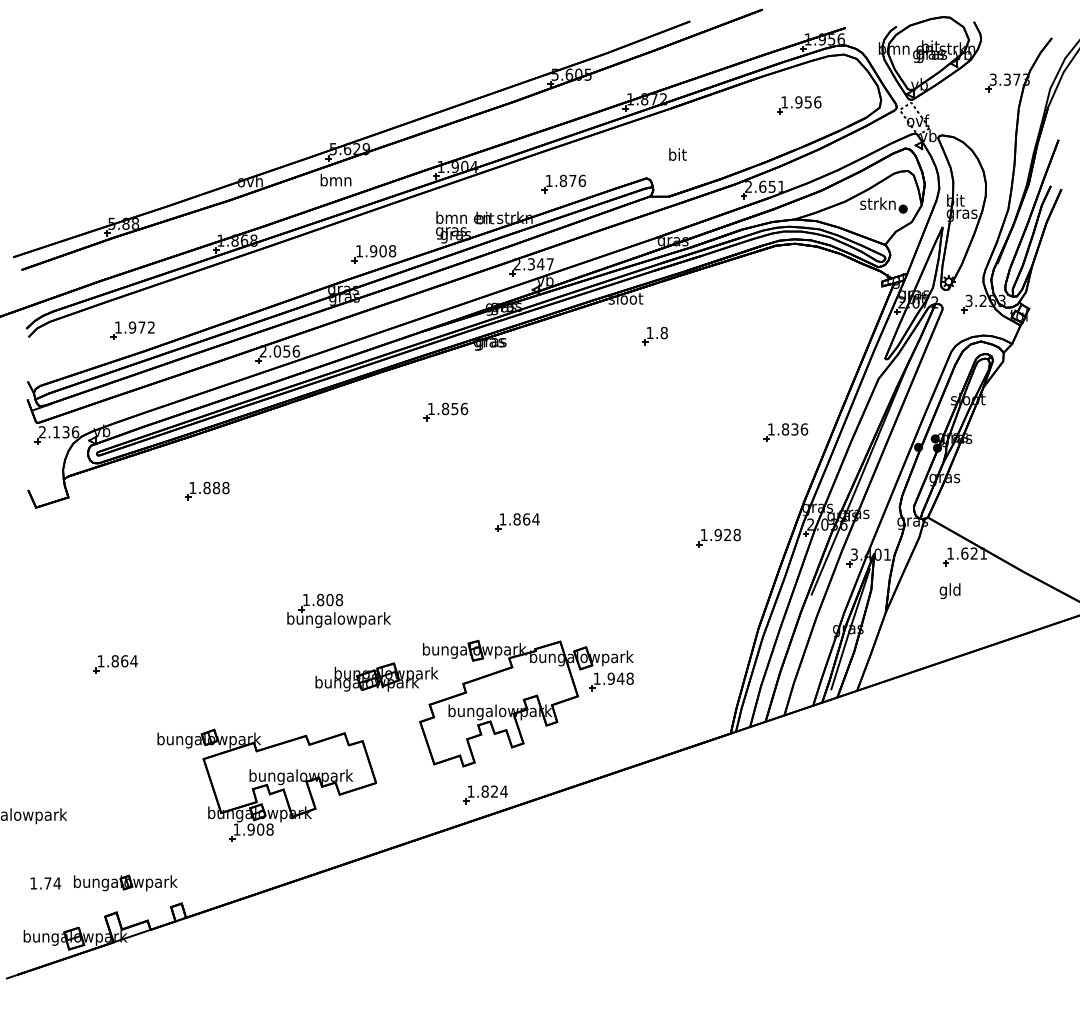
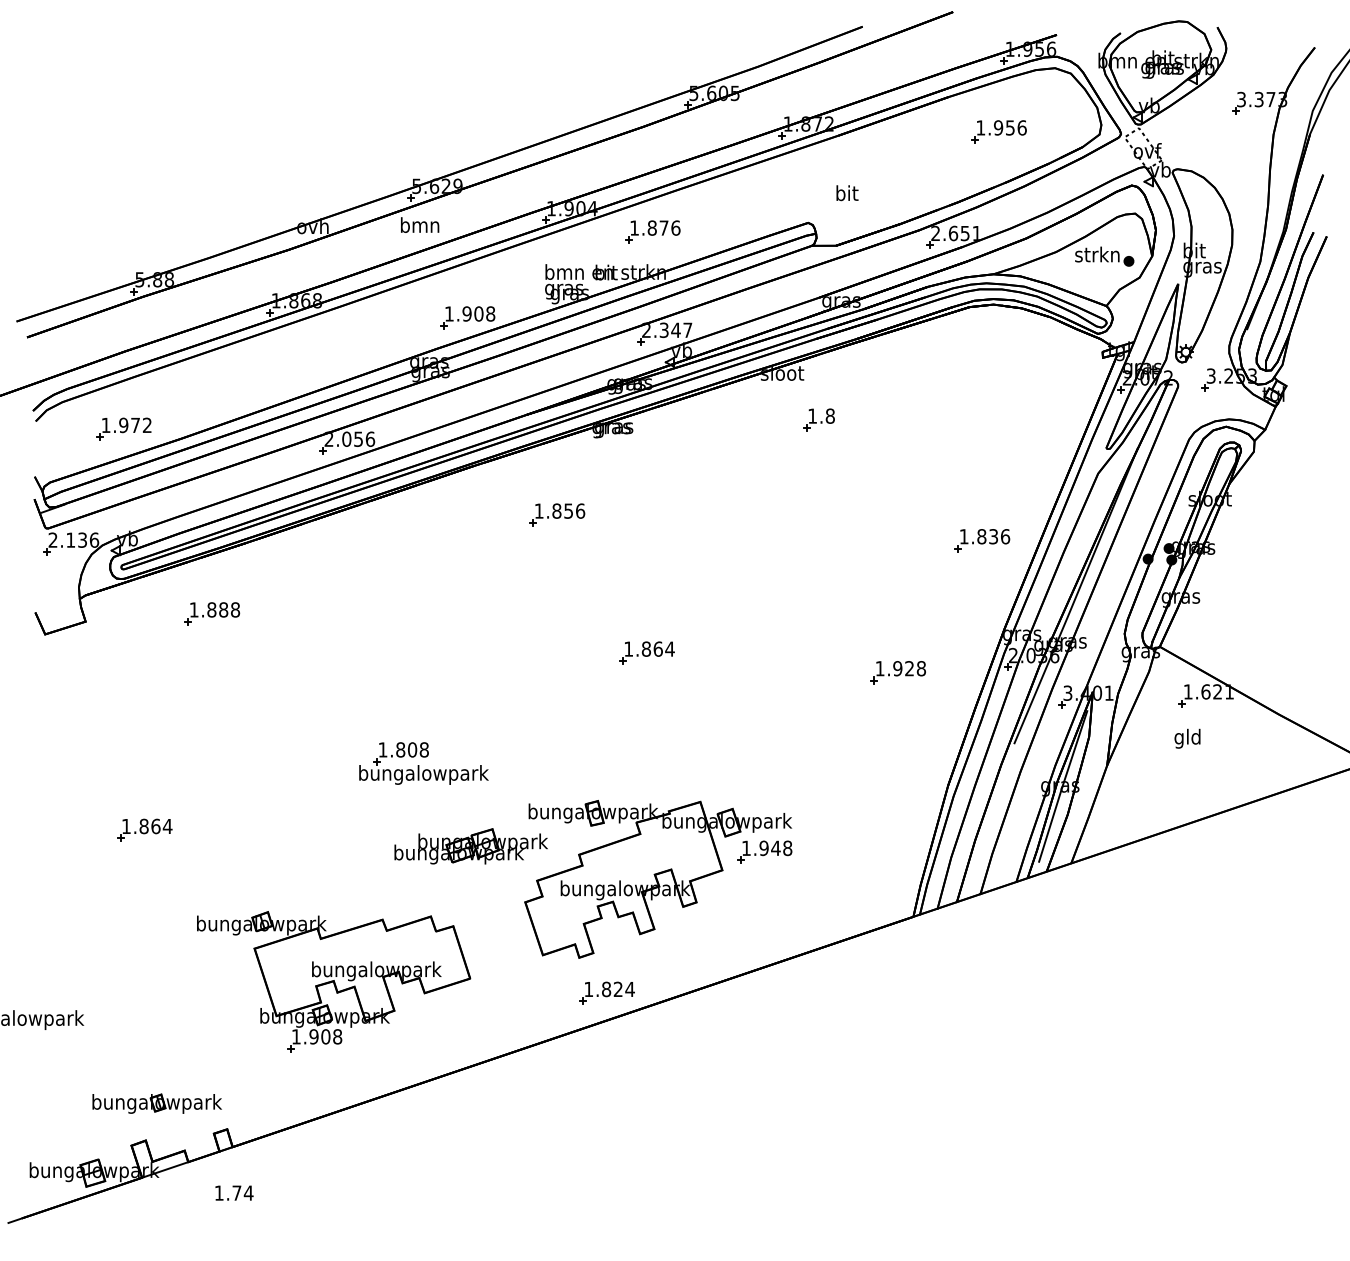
part: (563, 183) -> (652, 231), moved
part: (132, 330) -> (123, 428), moved
part: (207, 490) -> (212, 613), moved
text: (45, 882) -> (234, 1192), moved

